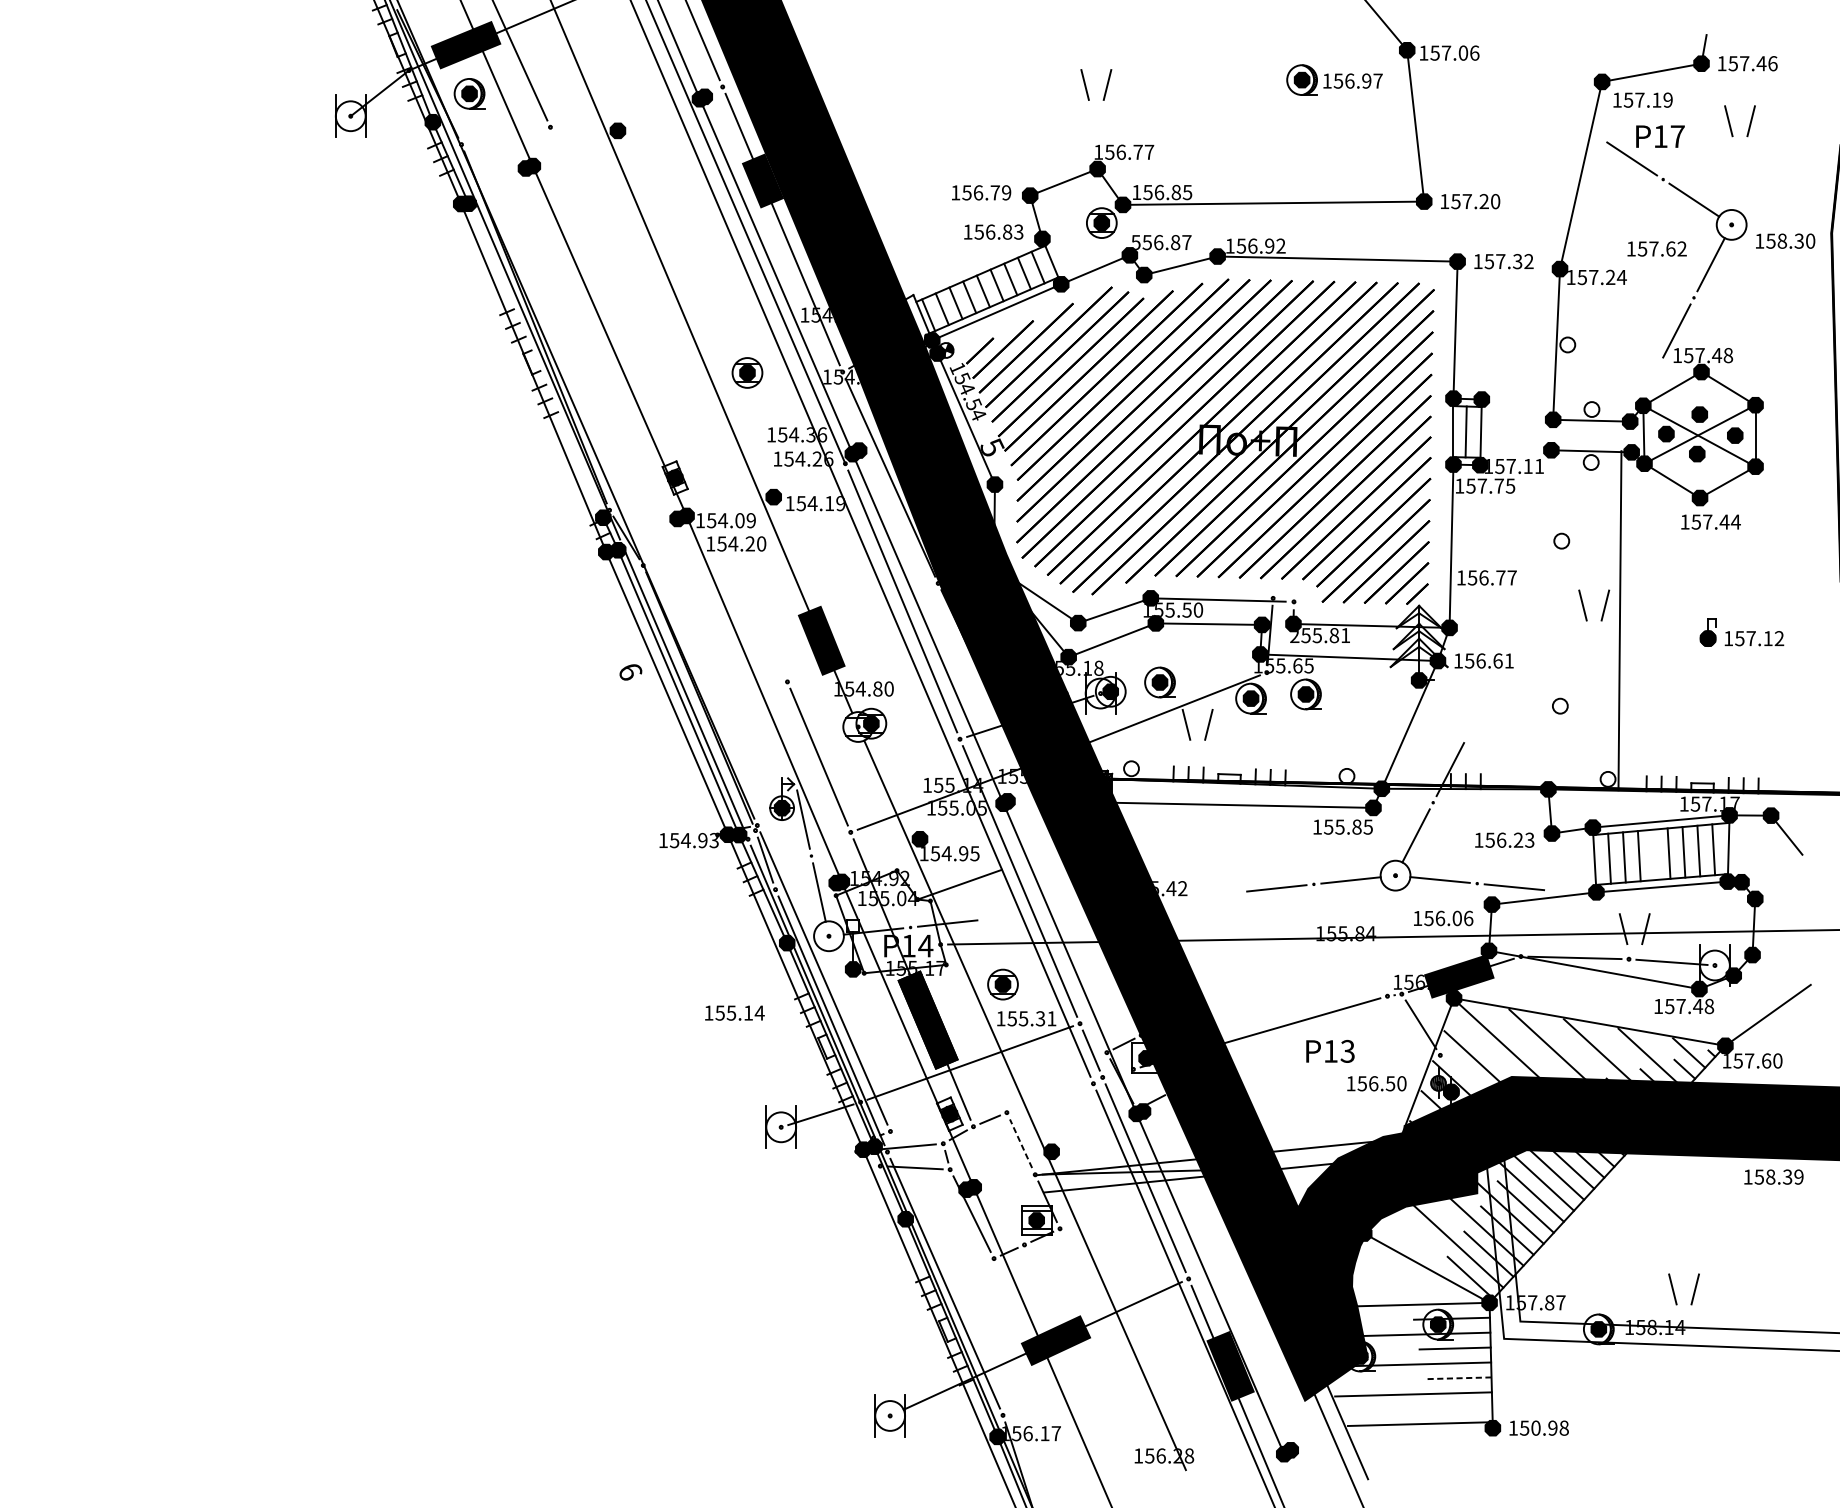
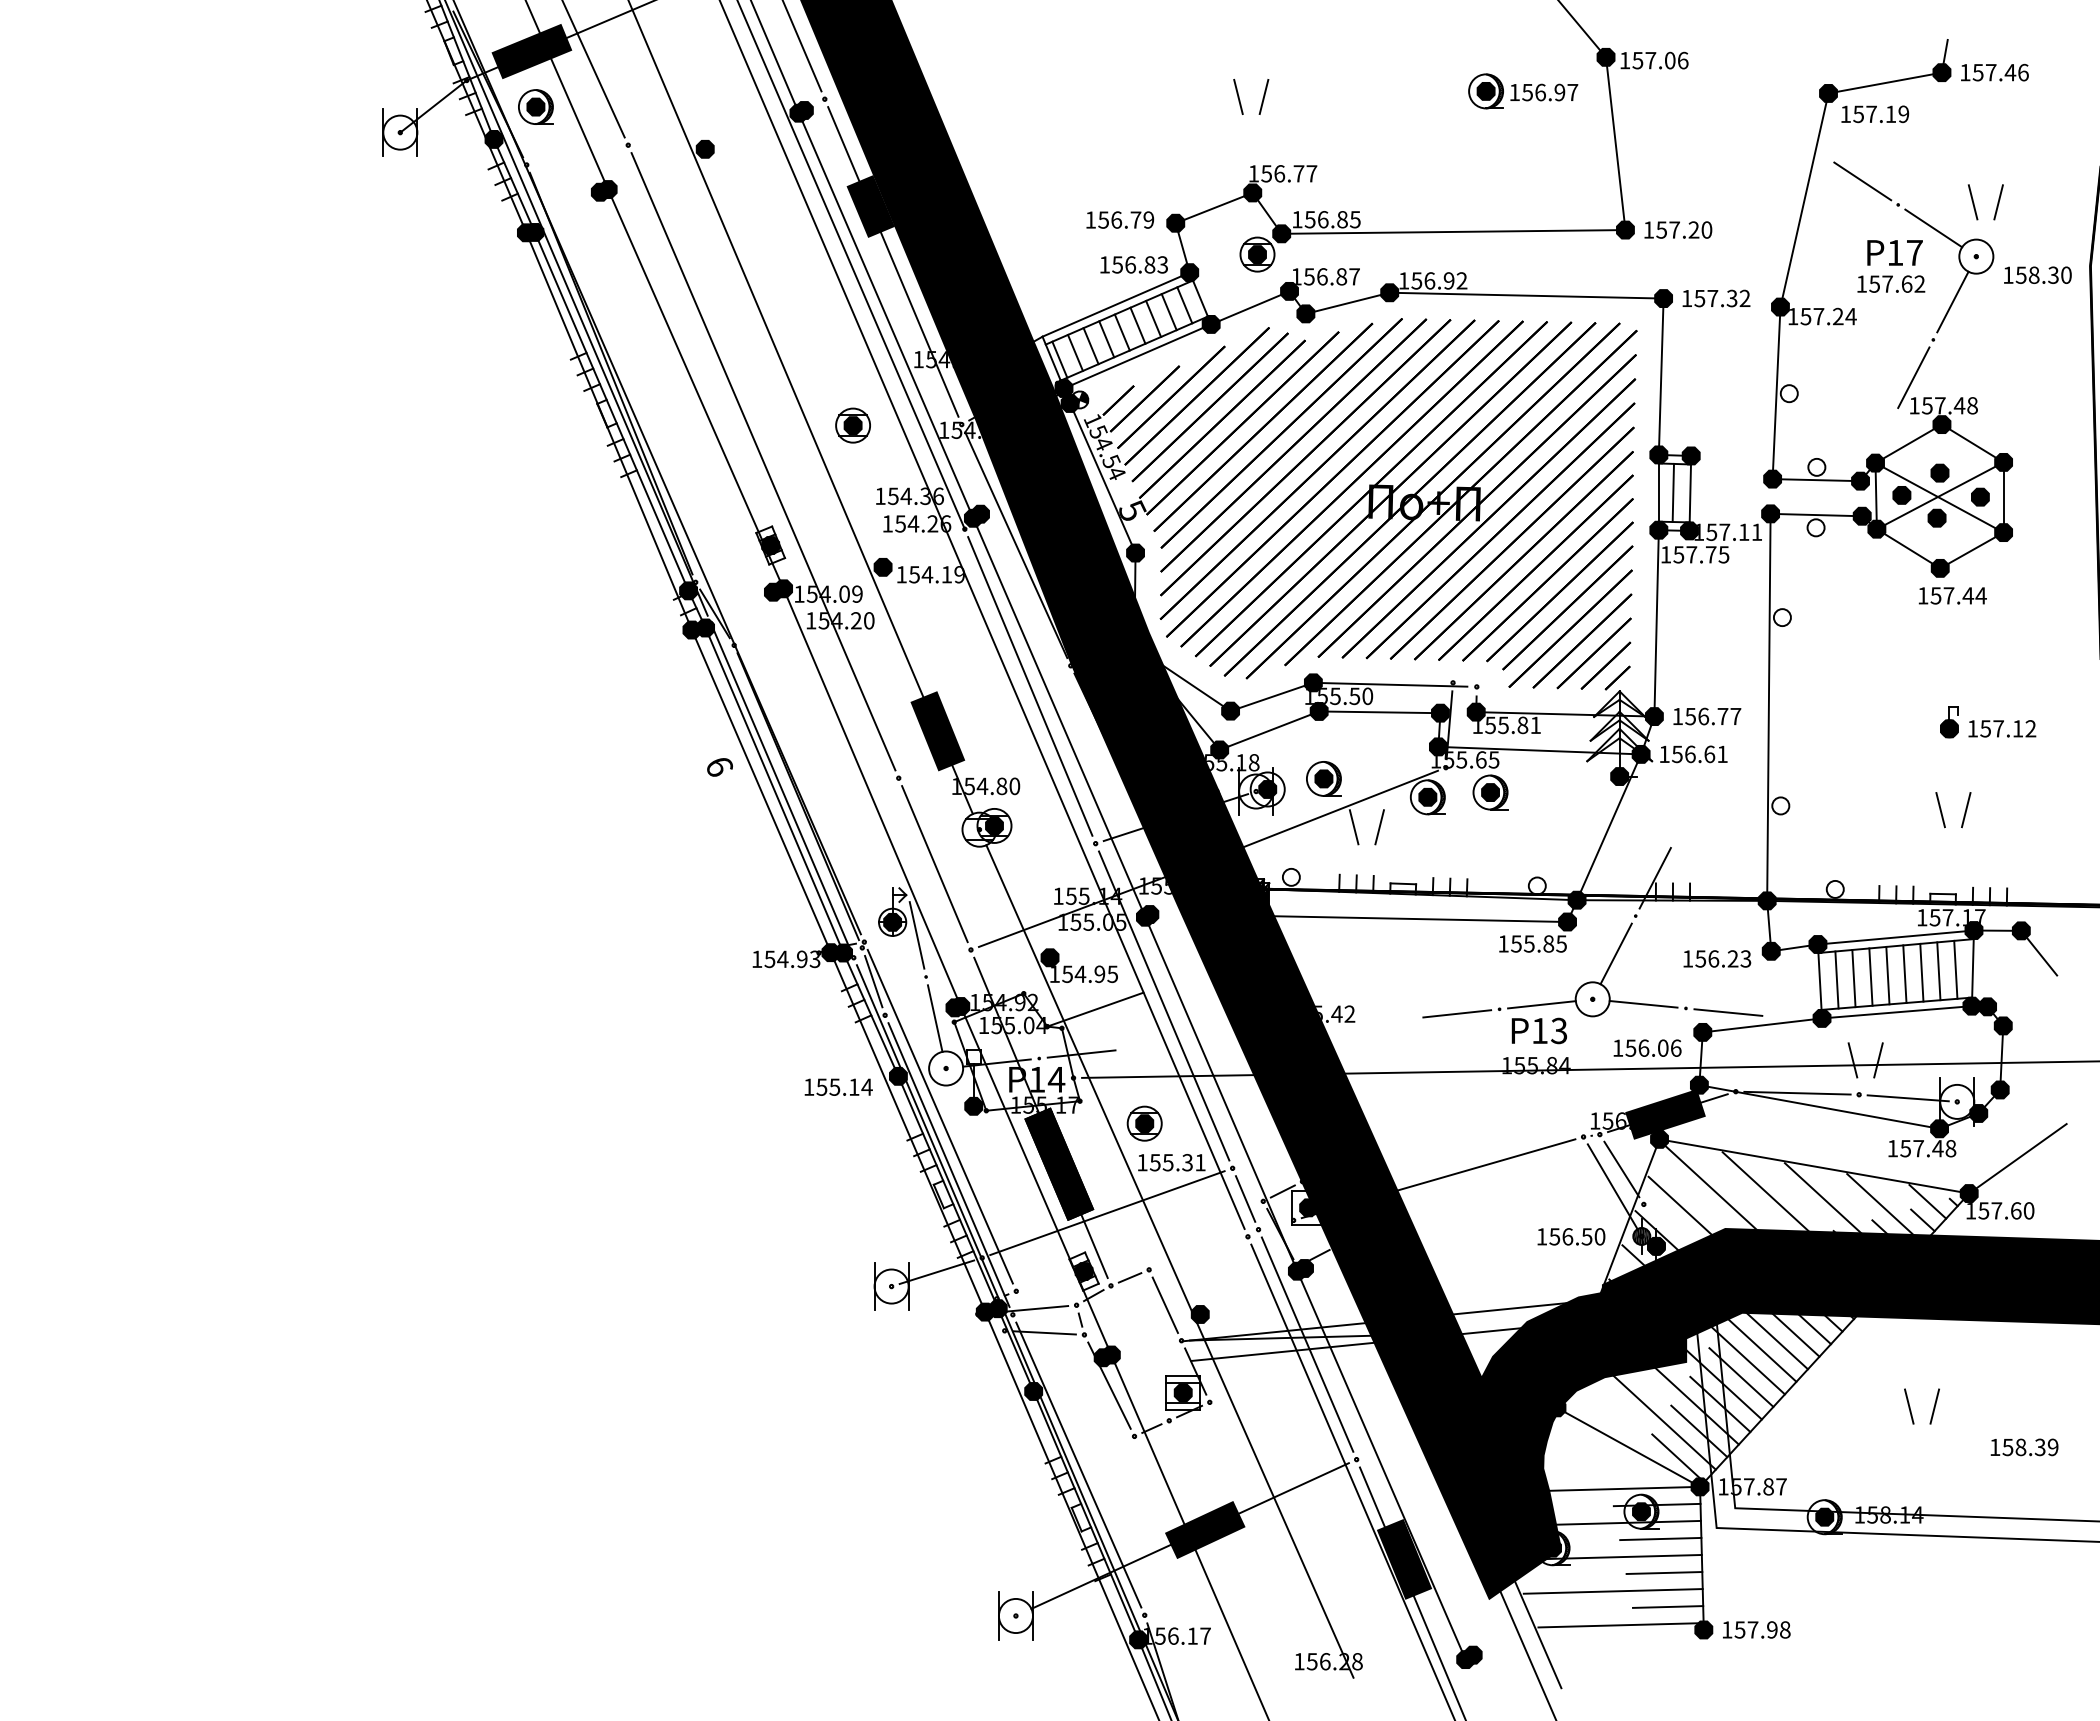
part: (1730, 124) -> (1975, 206), moved
text: (1659, 136) -> (1894, 252), moved
text: (1135, 242) -> (1296, 276), 556.87 -> 156.87
line: (977, 266) -> (1115, 304), added
line: (535, 360) -> (611, 411), added
line: (668, 404) -> (763, 461), added
text: (1487, 577) -> (1707, 716), moved
part: (1584, 607) -> (1942, 812), moved
line: (1619, 619) -> (1768, 706), moved
text: (1294, 636) -> (1477, 726), 255.81 -> 155.81
line: (1653, 854) -> (1887, 975), added
text: (734, 1012) -> (838, 1086), moved
line: (1412, 1039) -> (1612, 1186), added
text: (1329, 1051) -> (1538, 1030), moved
line: (1021, 1143) -> (1165, 1304), dashed -> solid
text: (1773, 1177) -> (2024, 1447), moved
part: (1674, 1292) -> (1911, 1410), moved
line: (1458, 1378) -> (1664, 1573), dashed -> solid
line: (1461, 1407) -> (1667, 1606), added
text: (1535, 1427) -> (1752, 1629), 150.98 -> 157.98

